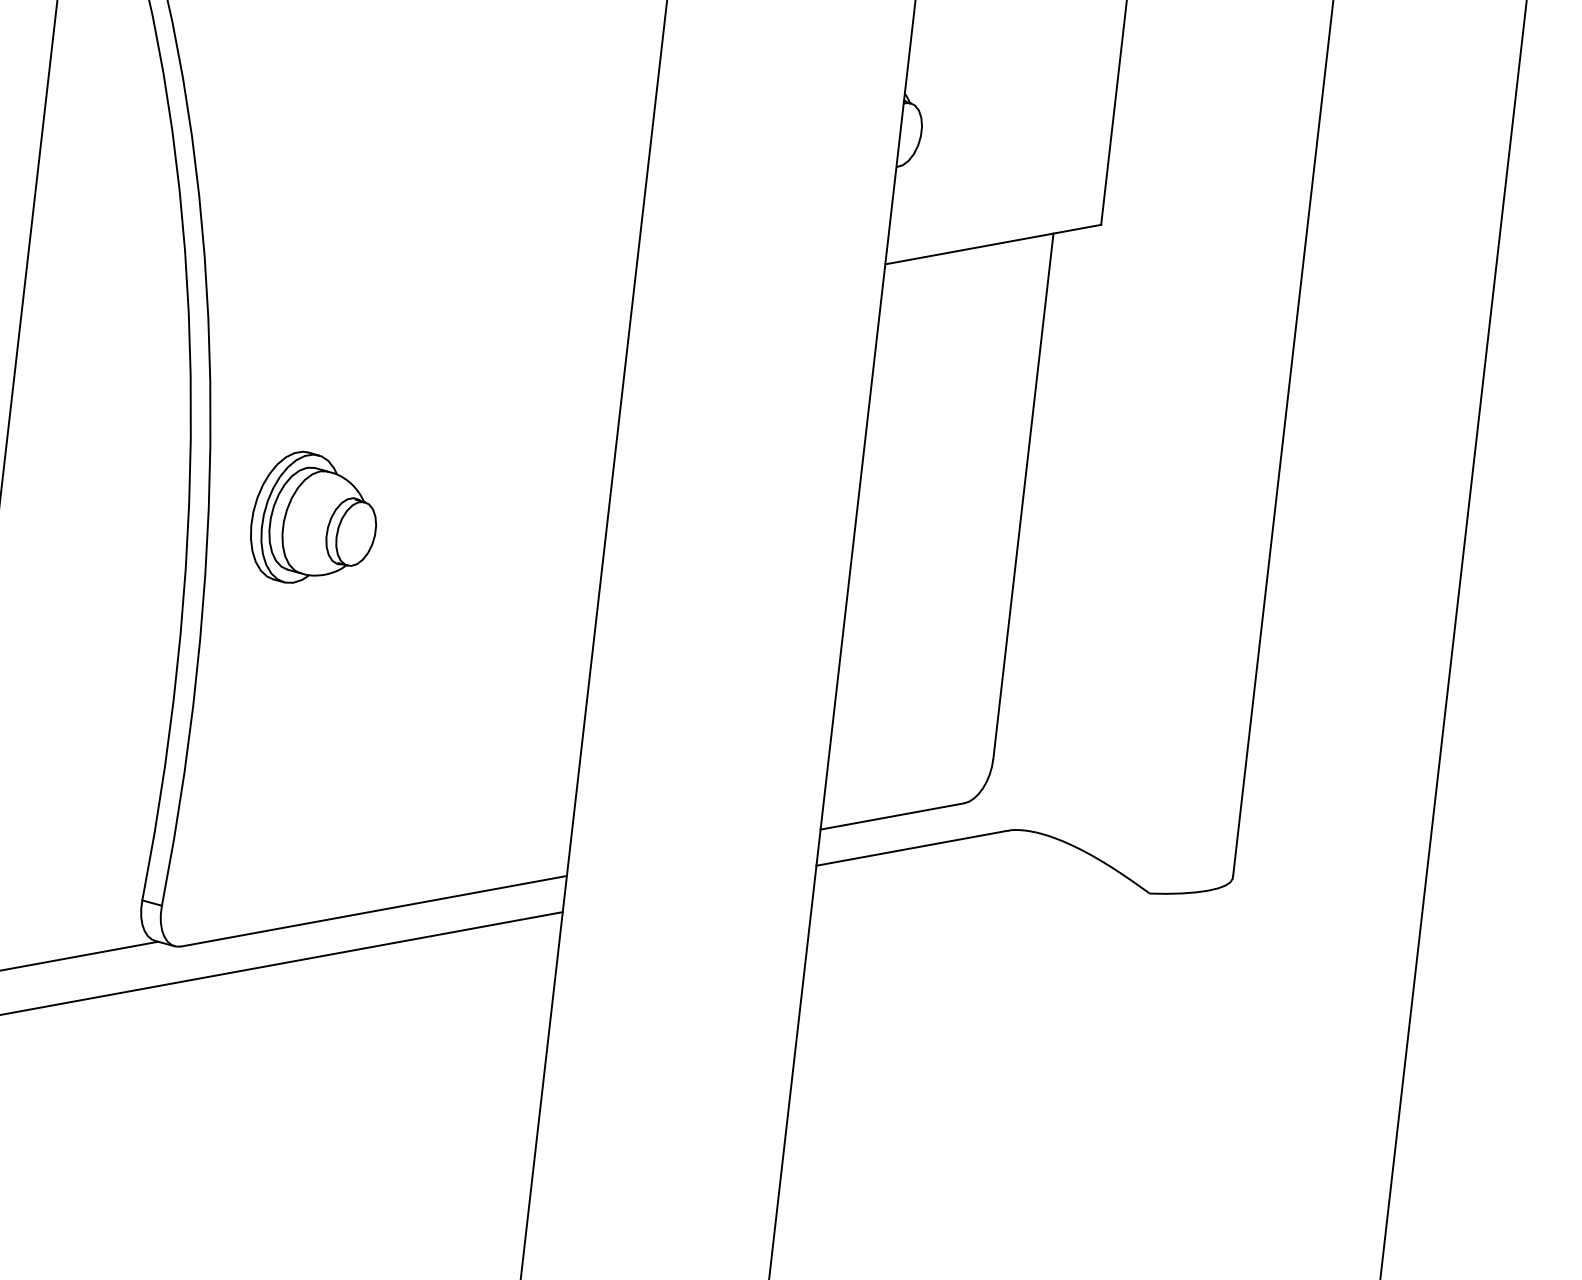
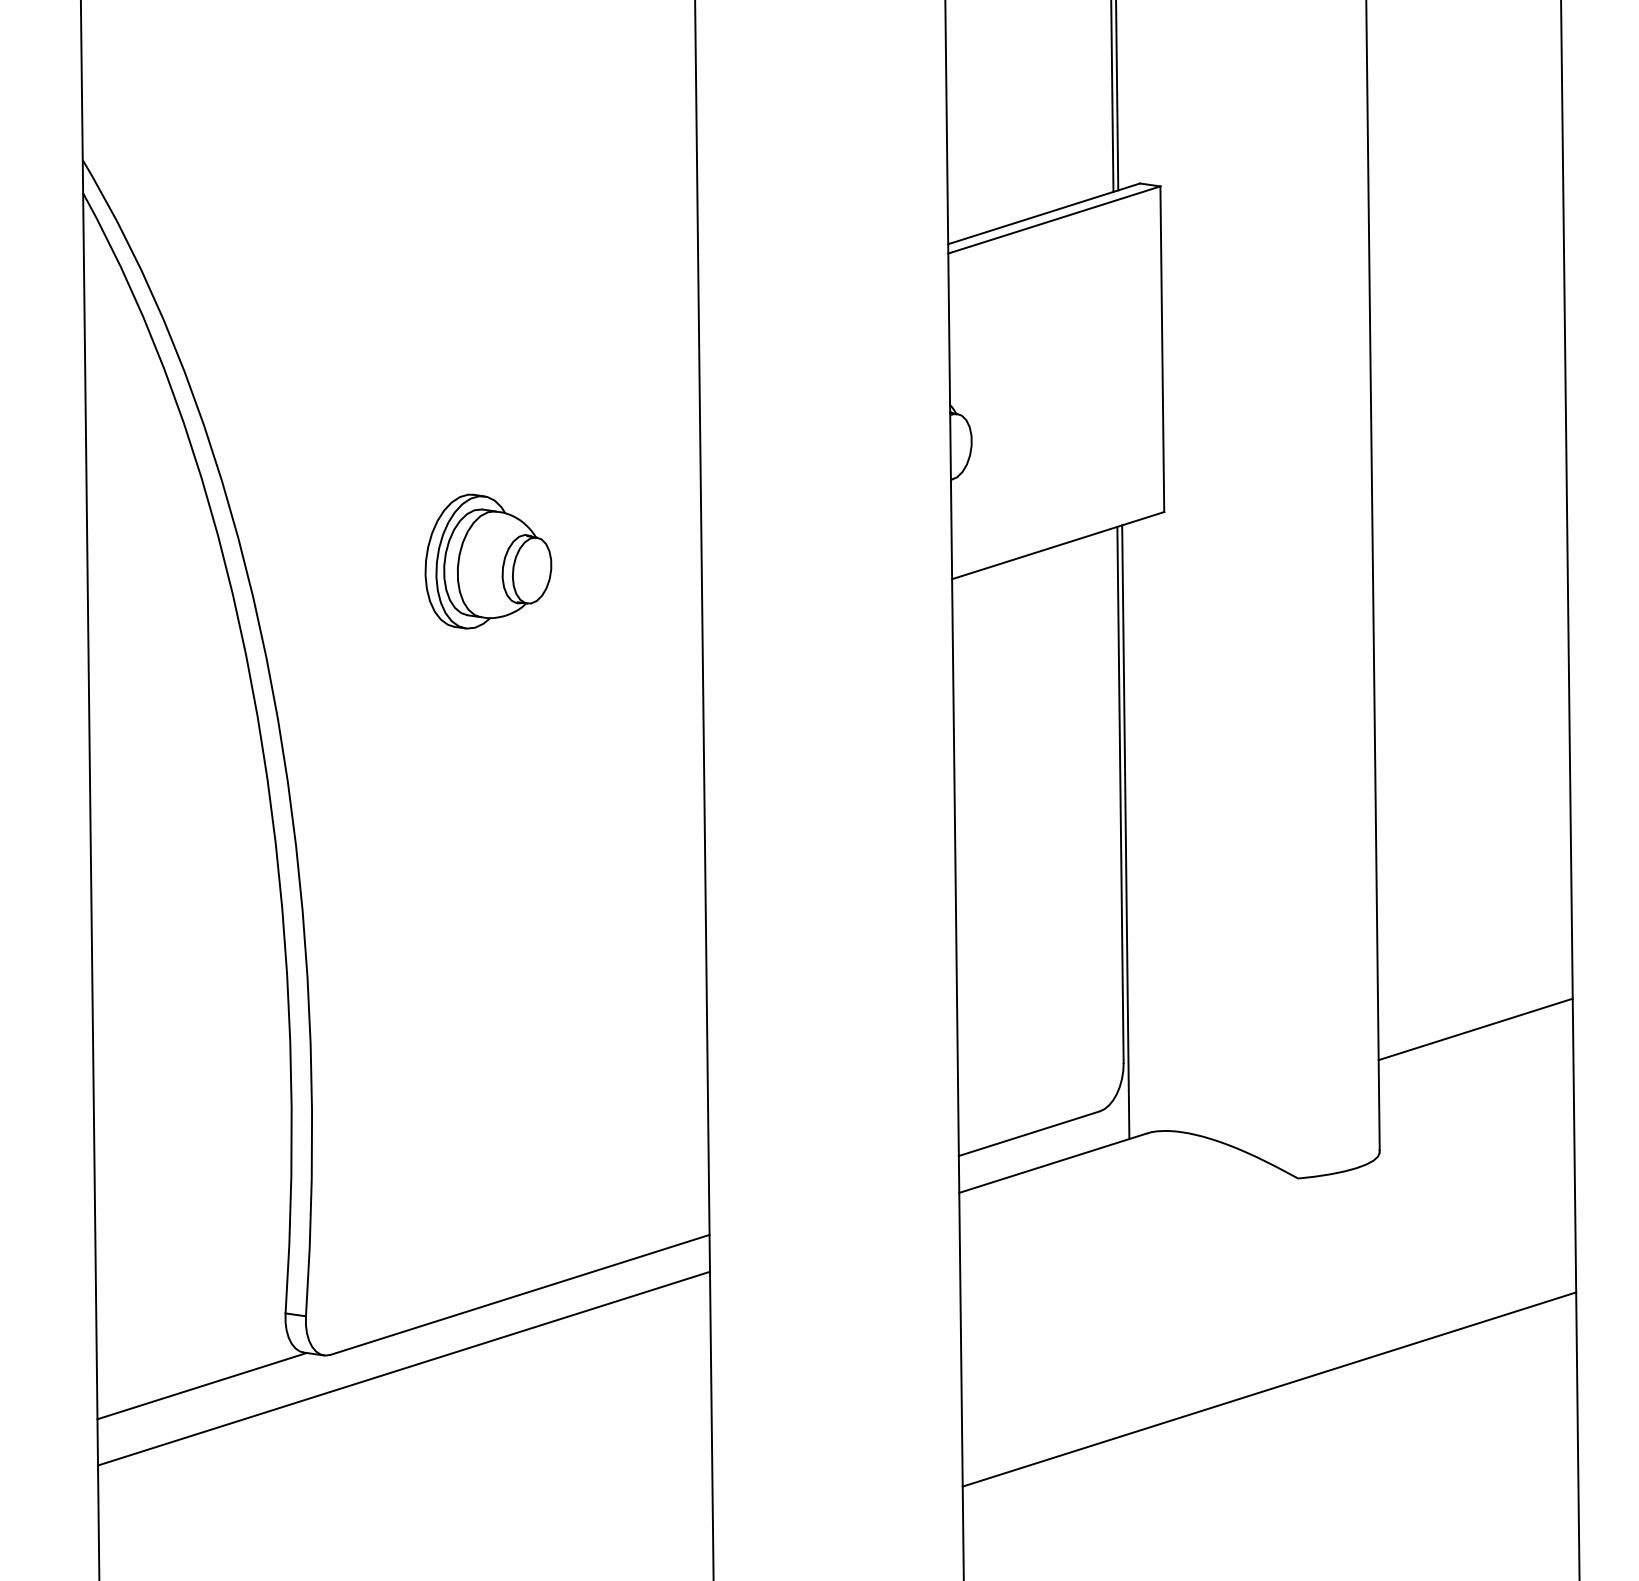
part: (314, 519) -> (488, 561), moved
line: (1023, 533) -> (1125, 832), added
line: (1341, 769) -> (1475, 1029), added
line: (1095, 1096) -> (1269, 1389), added

